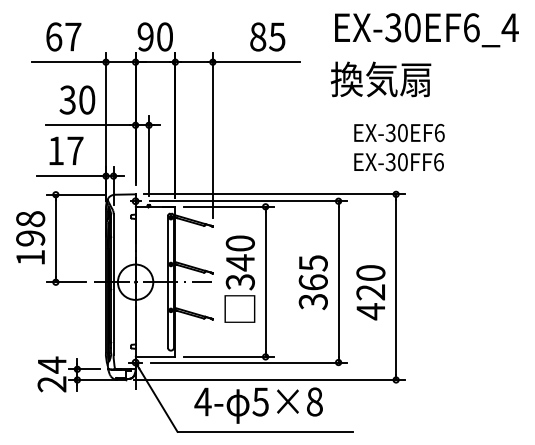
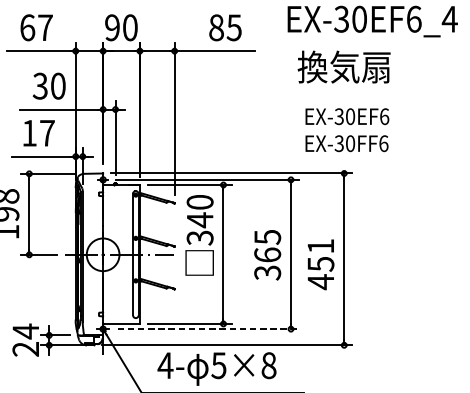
text: (380, 79) -> (343, 67), moved
text: (239, 278) -> (199, 234), moved
text: (370, 282) -> (320, 255), 420 -> 451
line: (249, 362) -> (208, 329), solid -> dashed

